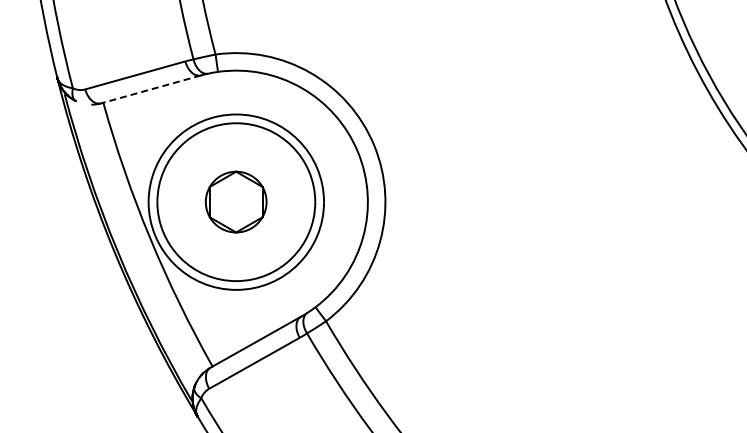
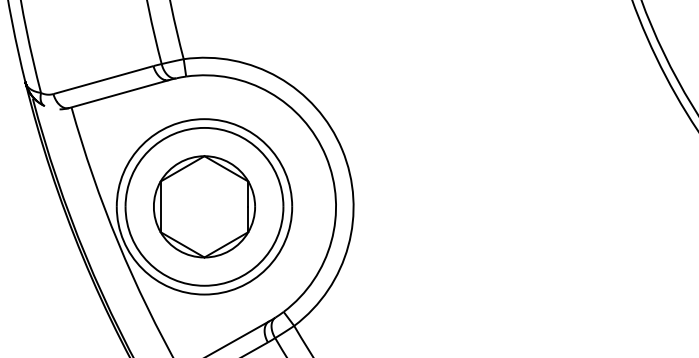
line: (150, 89) -> (118, 94), dashed -> solid
part: (235, 201) -> (203, 206), size x1.67

